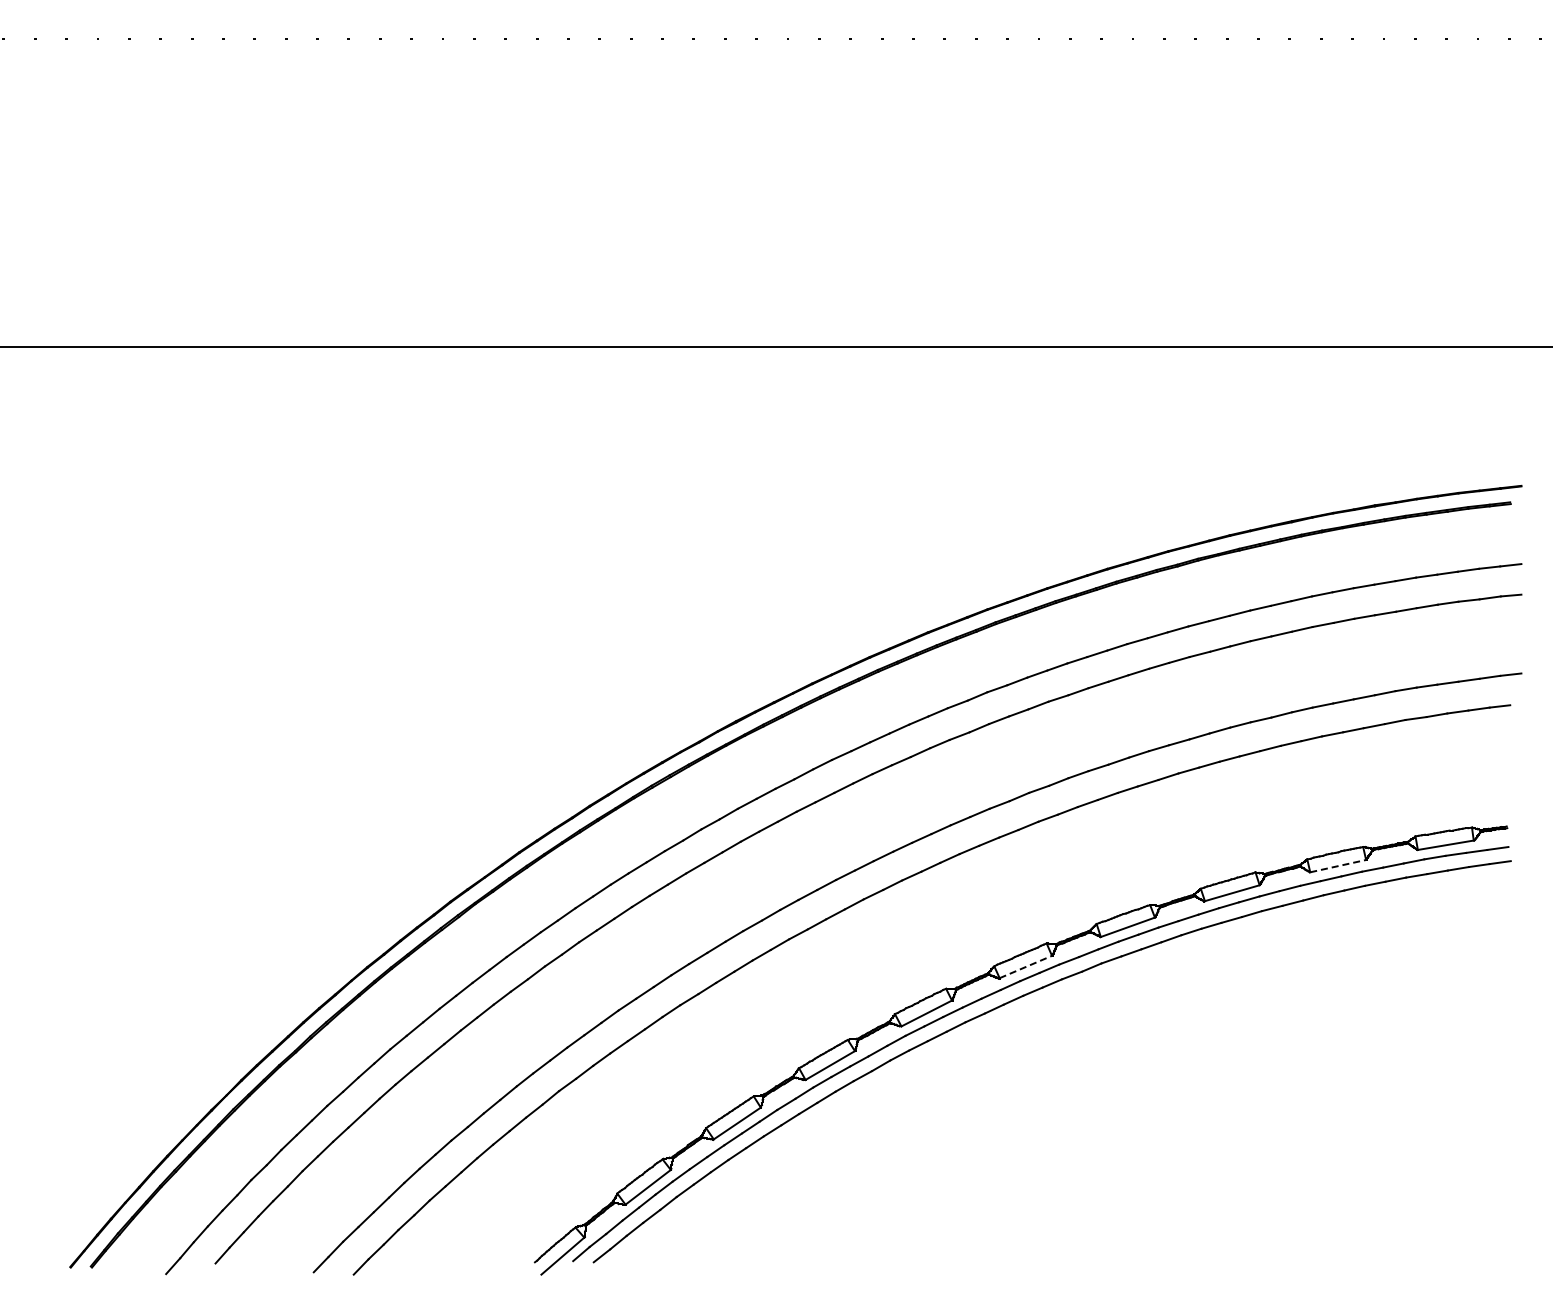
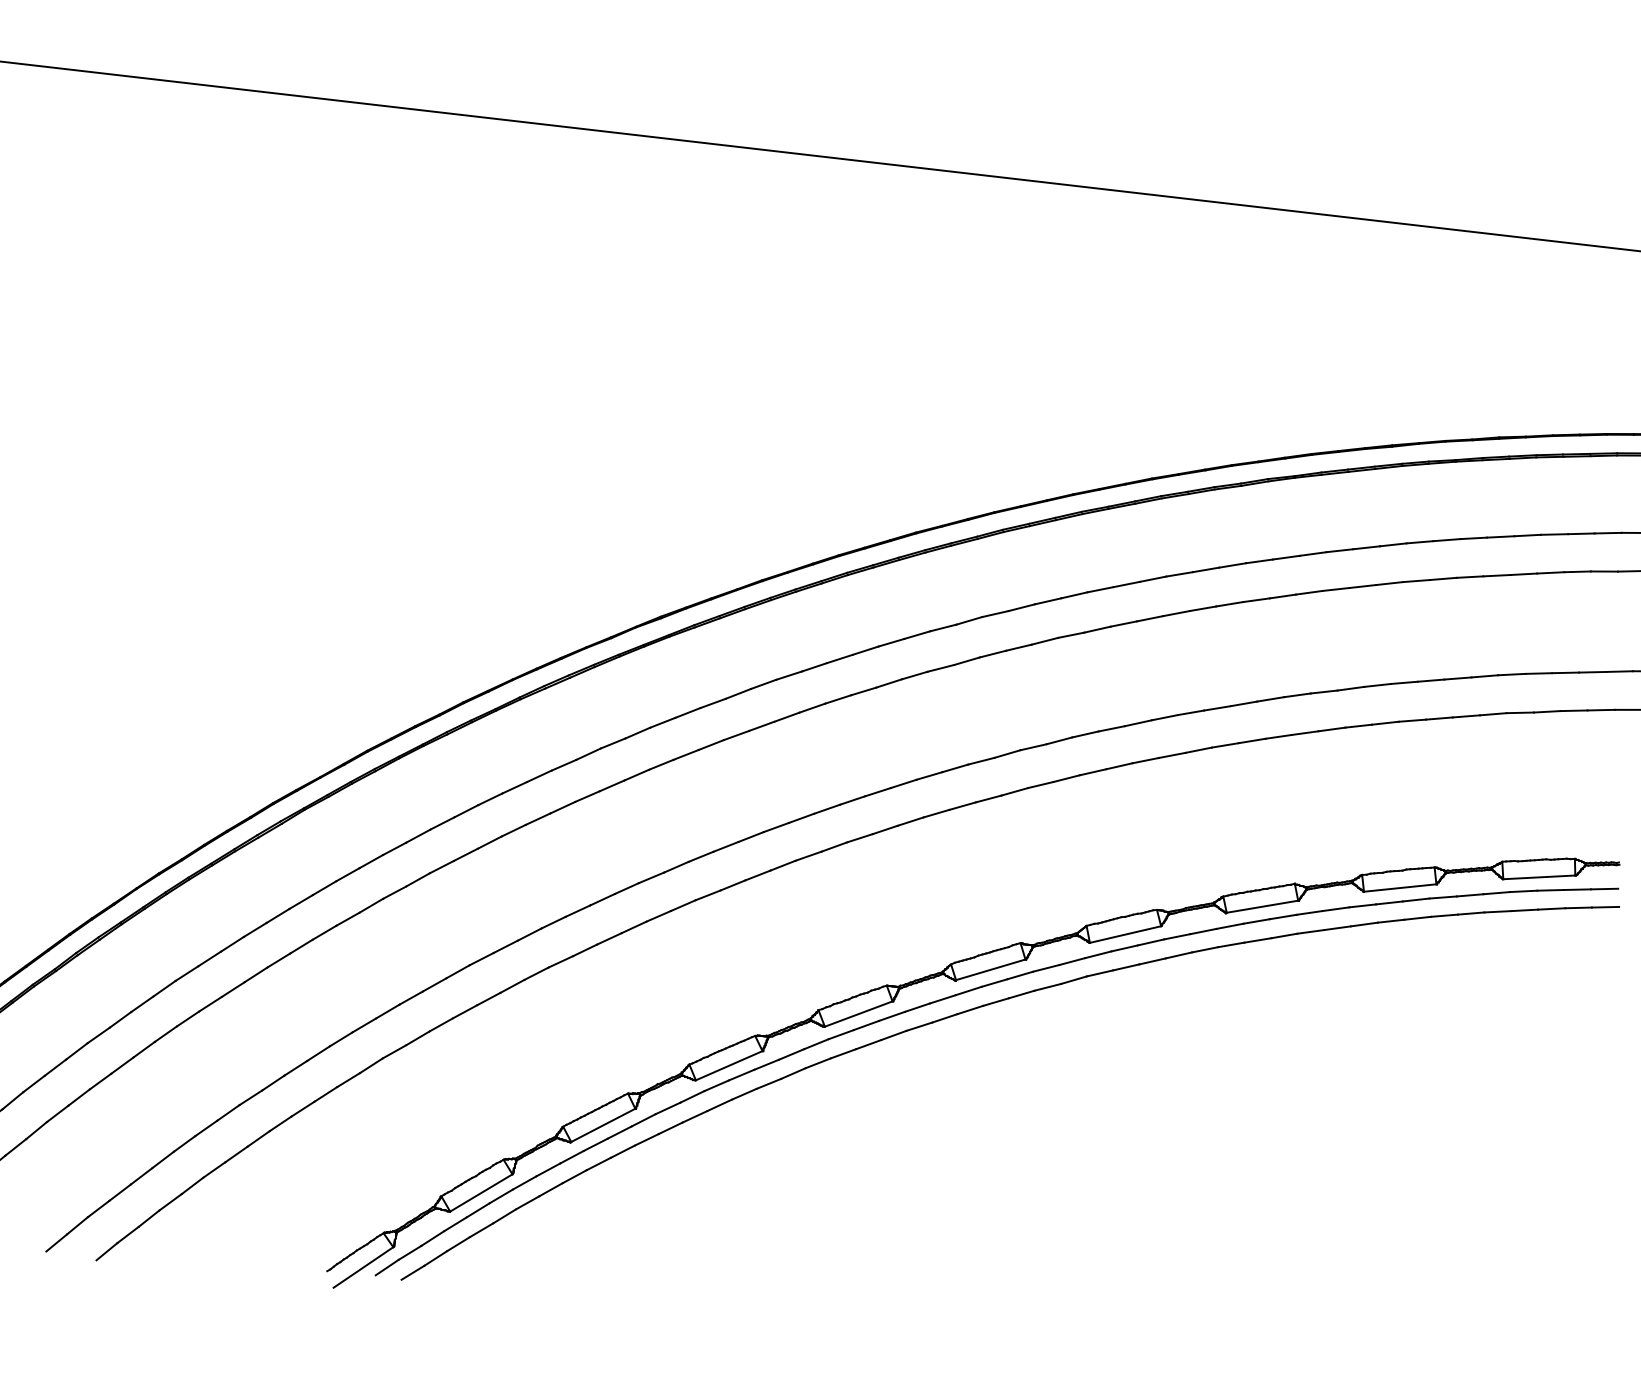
line: (1338, 866) -> (1400, 888), dashed -> solid
line: (1026, 966) -> (991, 969), dashed -> solid

